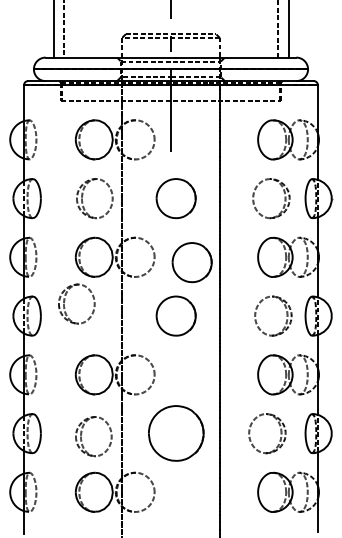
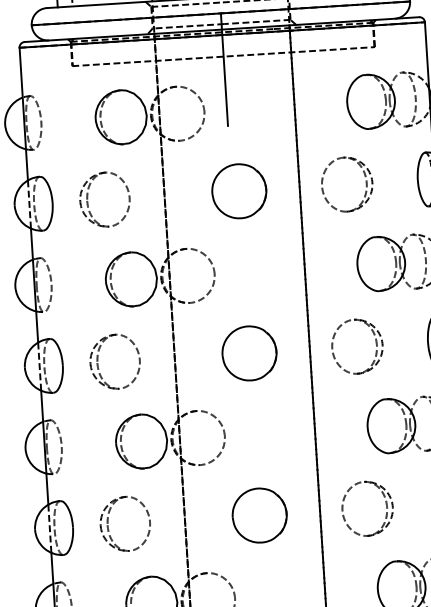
part: (83, 195) -> (89, 196), moved
part: (284, 198) -> (365, 183), moved
part: (191, 262) -> (265, 278), removed
part: (65, 300) -> (99, 357), moved
part: (286, 315) -> (375, 344), moved
part: (82, 433) -> (109, 520), moved
part: (175, 433) -> (258, 515), size x0.71
part: (280, 433) -> (385, 507), moved

